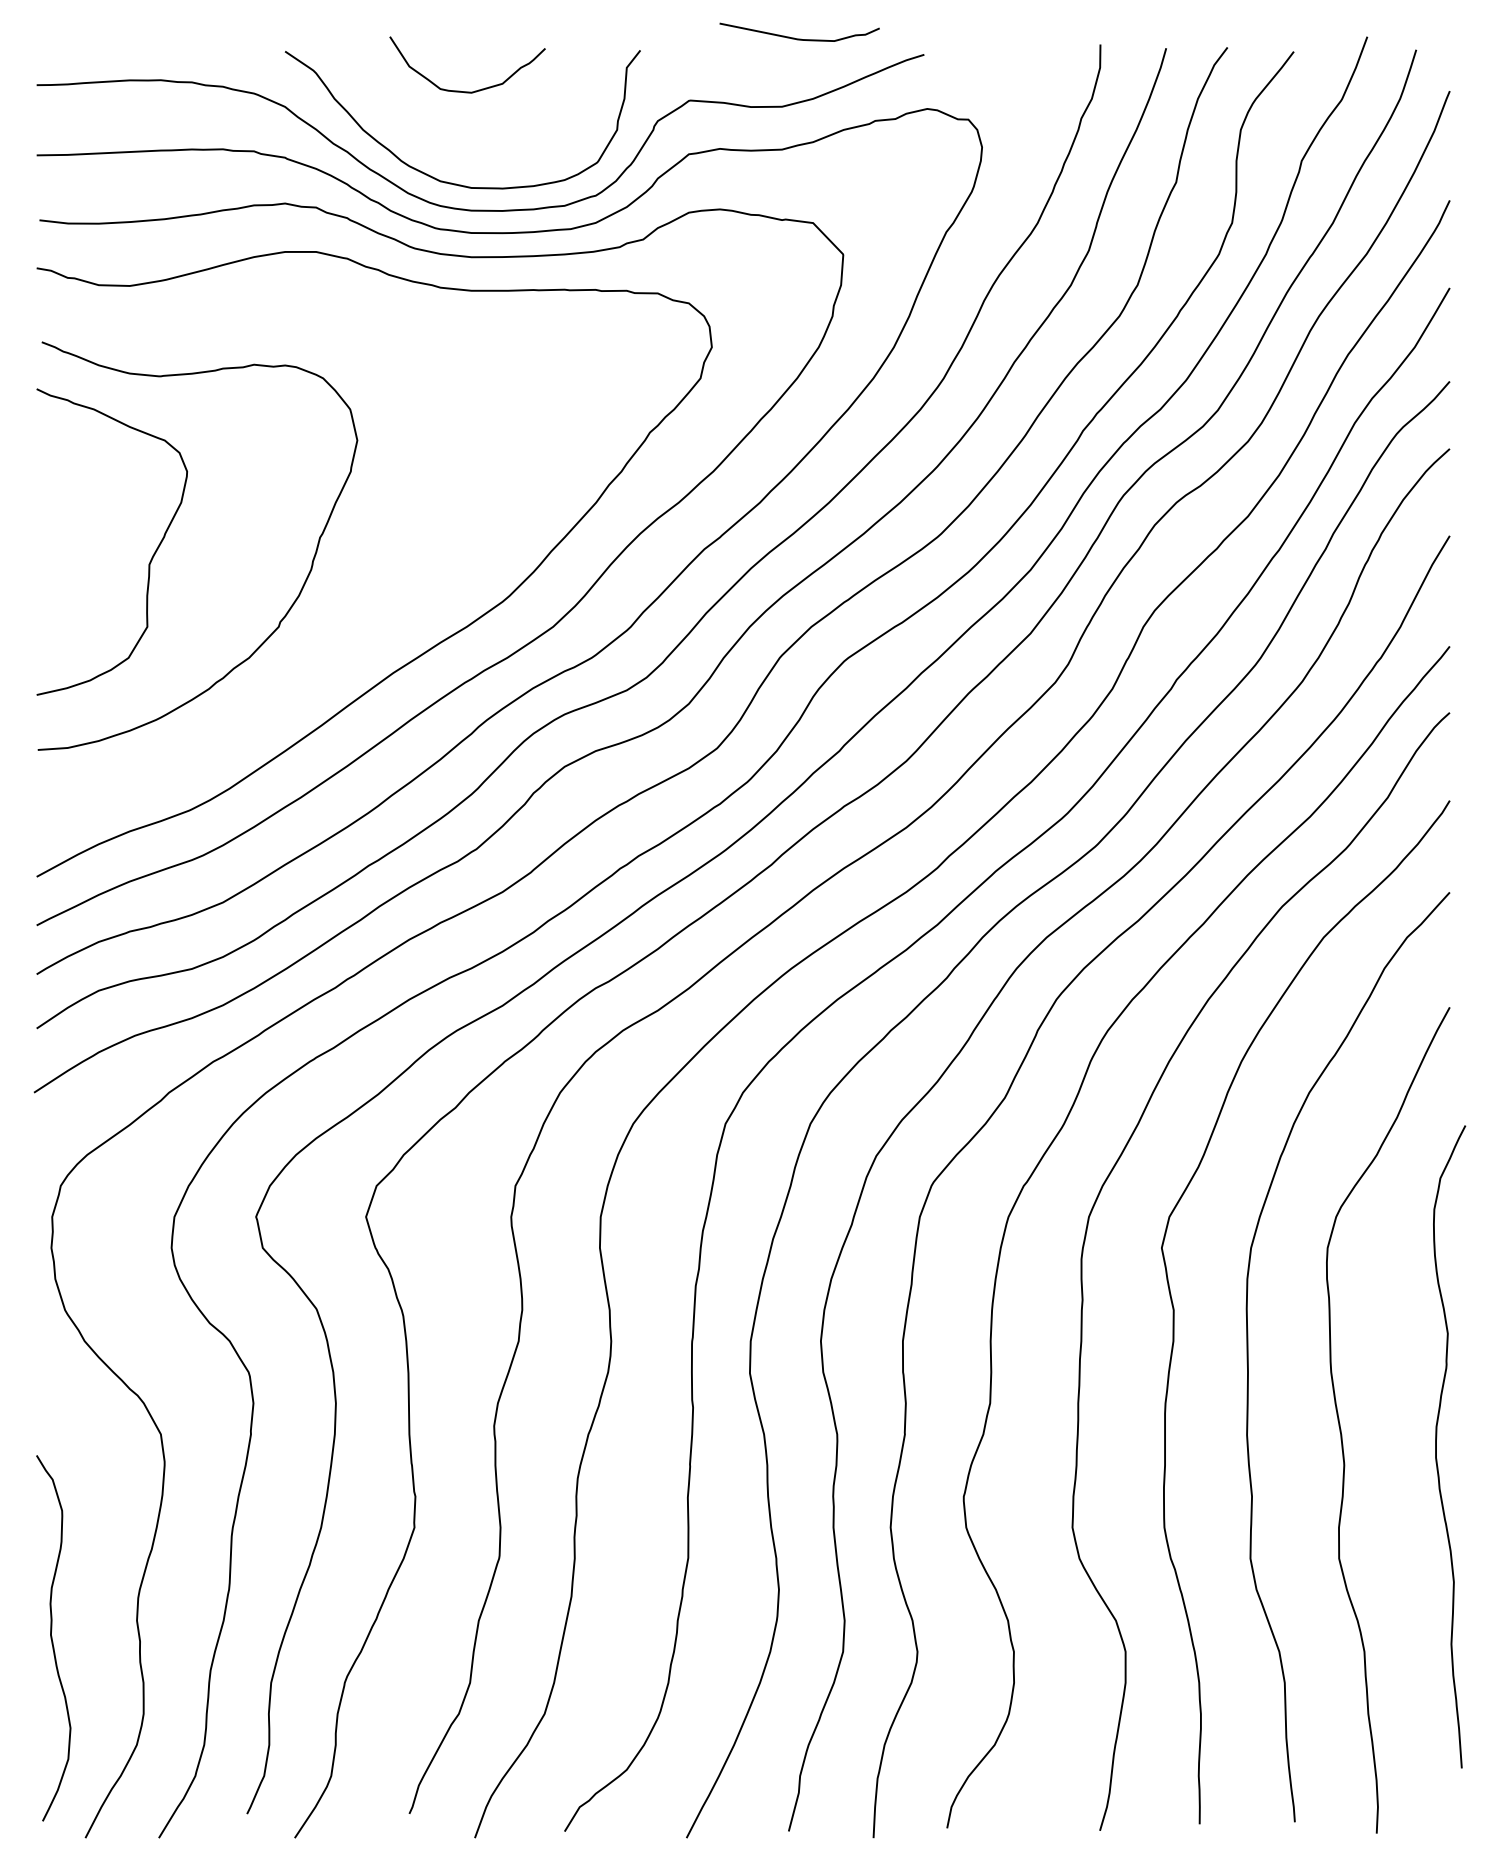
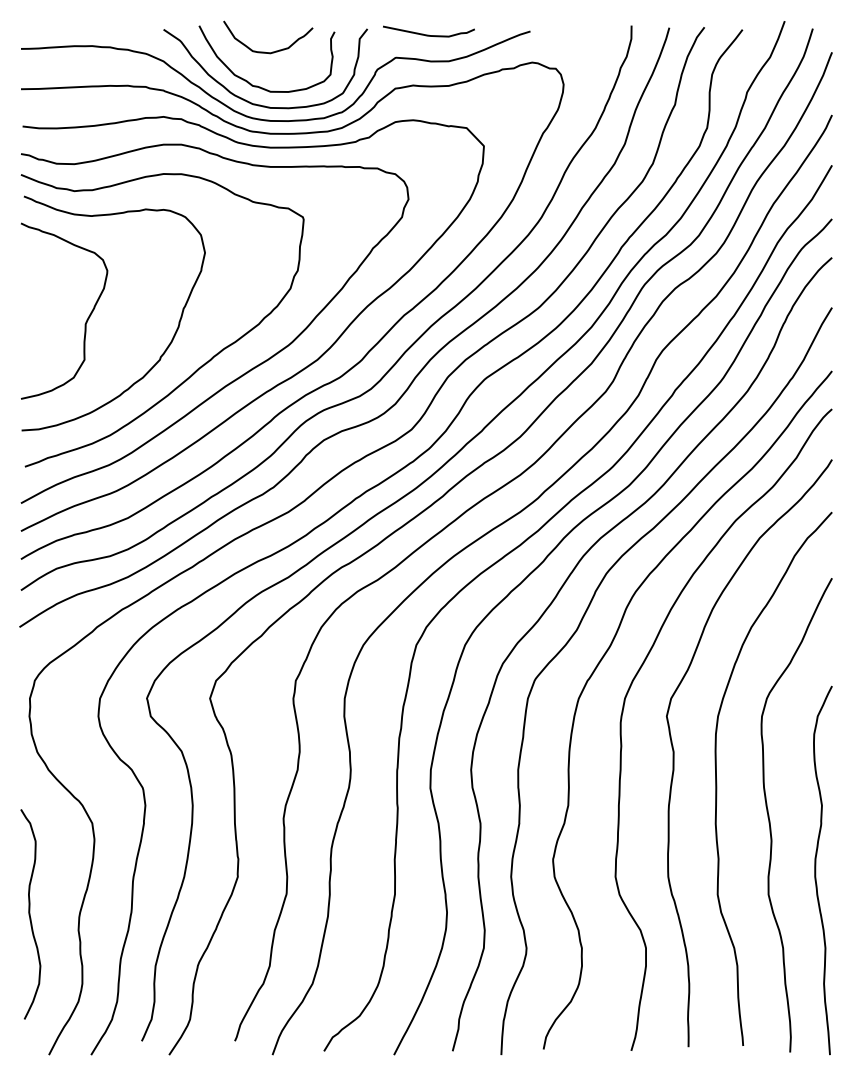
curve: (798, 37) -> (428, 34), moved
curve: (448, 148) -> (257, 85), added
curve: (344, 641) -> (197, 368), added
curve: (1438, 1446) -> (816, 870), moved
curve: (53, 1638) -> (30, 914), moved

